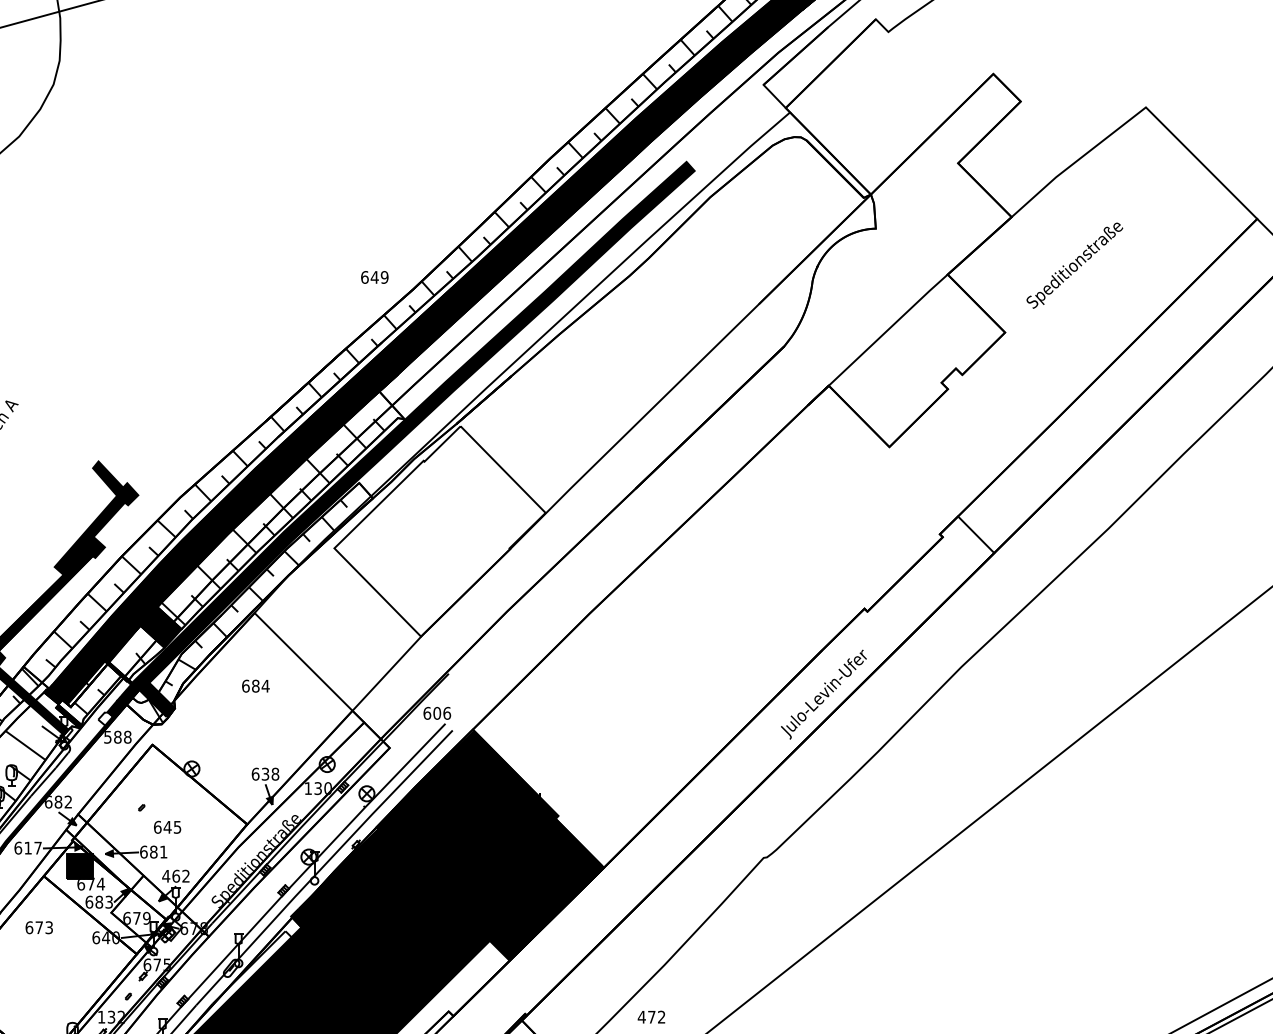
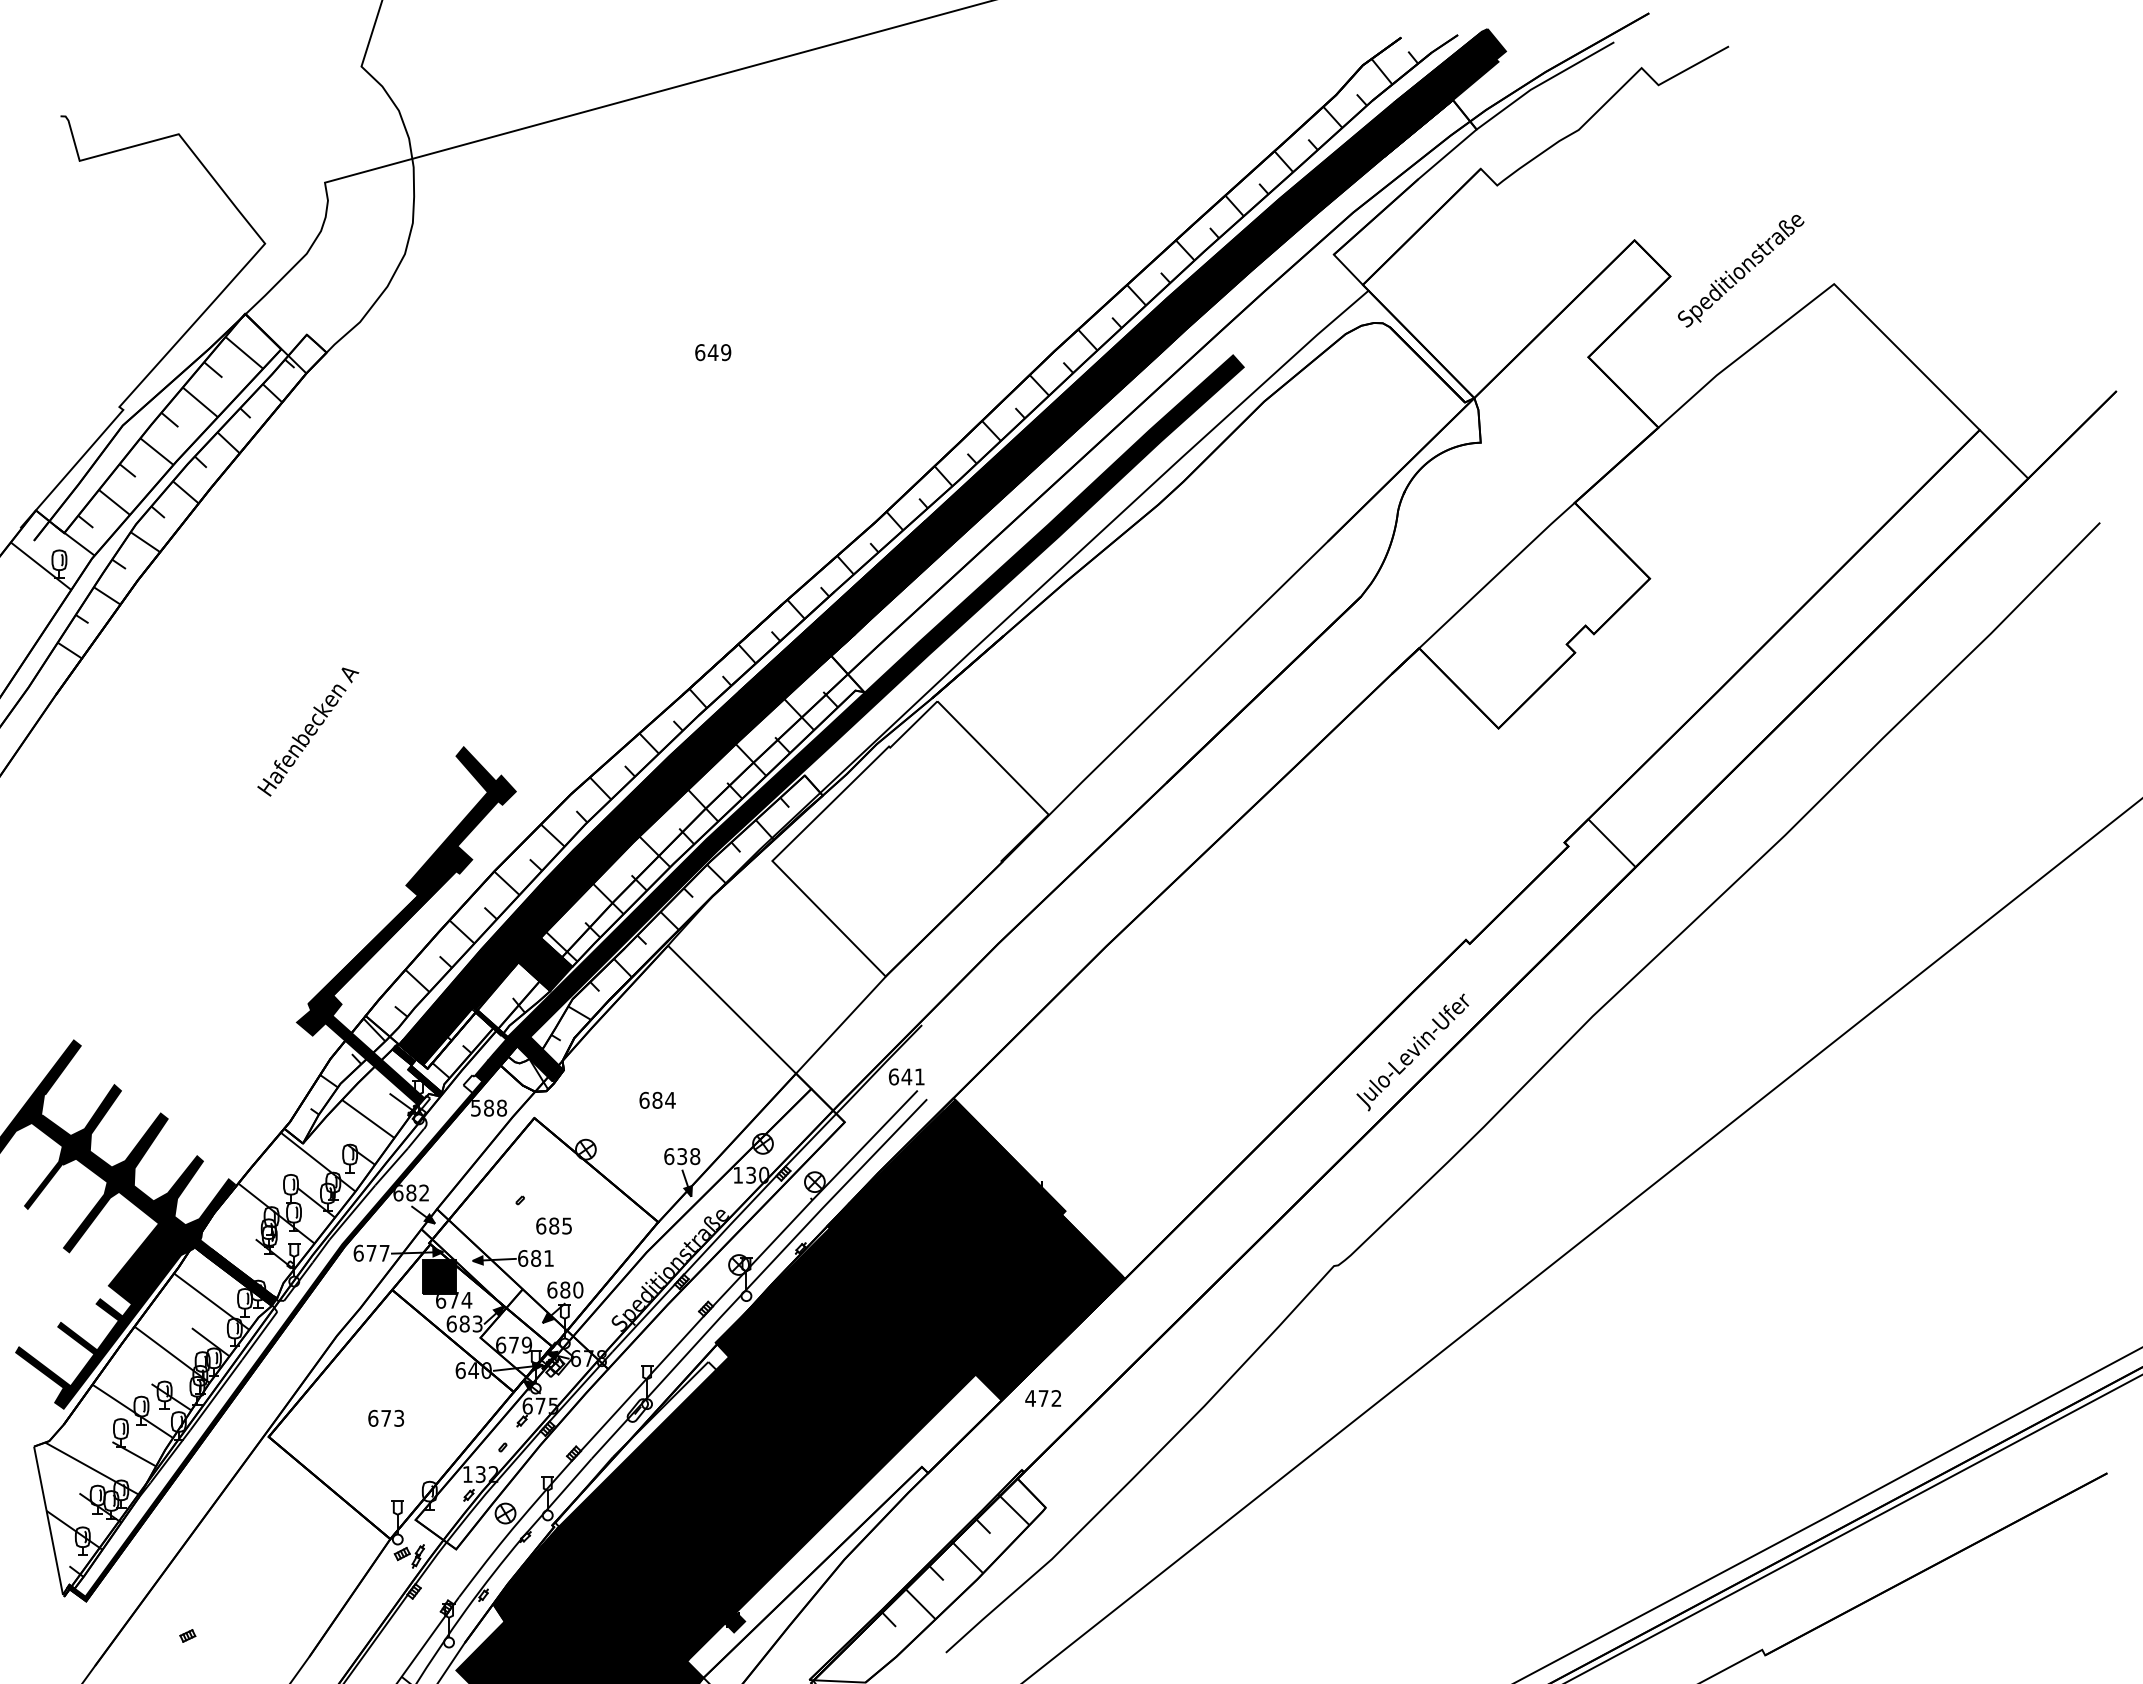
text: (1075, 265) -> (1741, 270), moved
text: (375, 277) -> (713, 352), moved
text: (255, 685) -> (657, 1099), moved
text: (442, 713) -> (913, 1076), 606 -> 641
text: (167, 826) -> (553, 1225), 645 -> 685
text: (28, 848) -> (371, 1253), 617 -> 677
text: (175, 875) -> (564, 1289), 462 -> 680
text: (39, 927) -> (386, 1417), moved
text: (651, 1017) -> (1043, 1398), moved

